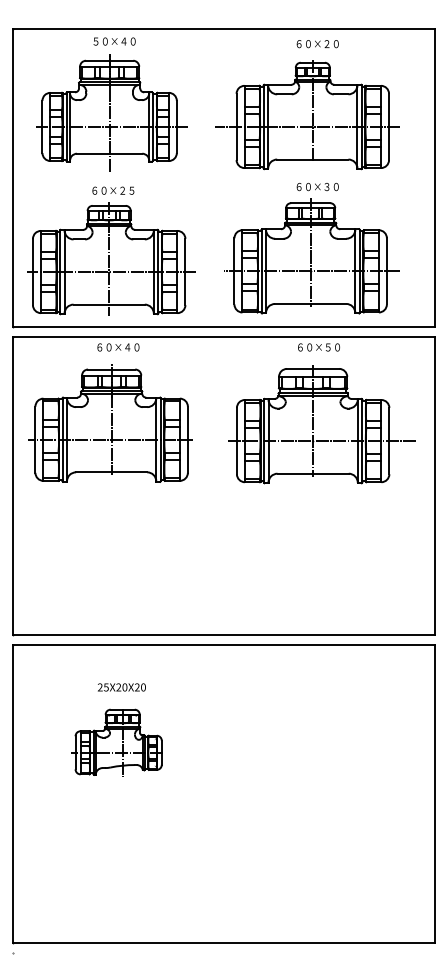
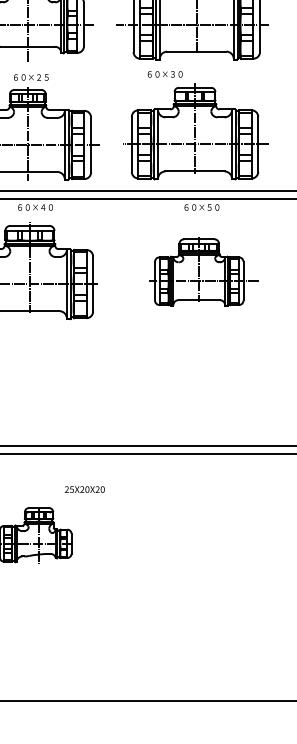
text: (317, 187) -> (165, 74), moved
part: (321, 424) -> (204, 271), size x0.7
text: (121, 687) -> (84, 489), moved

